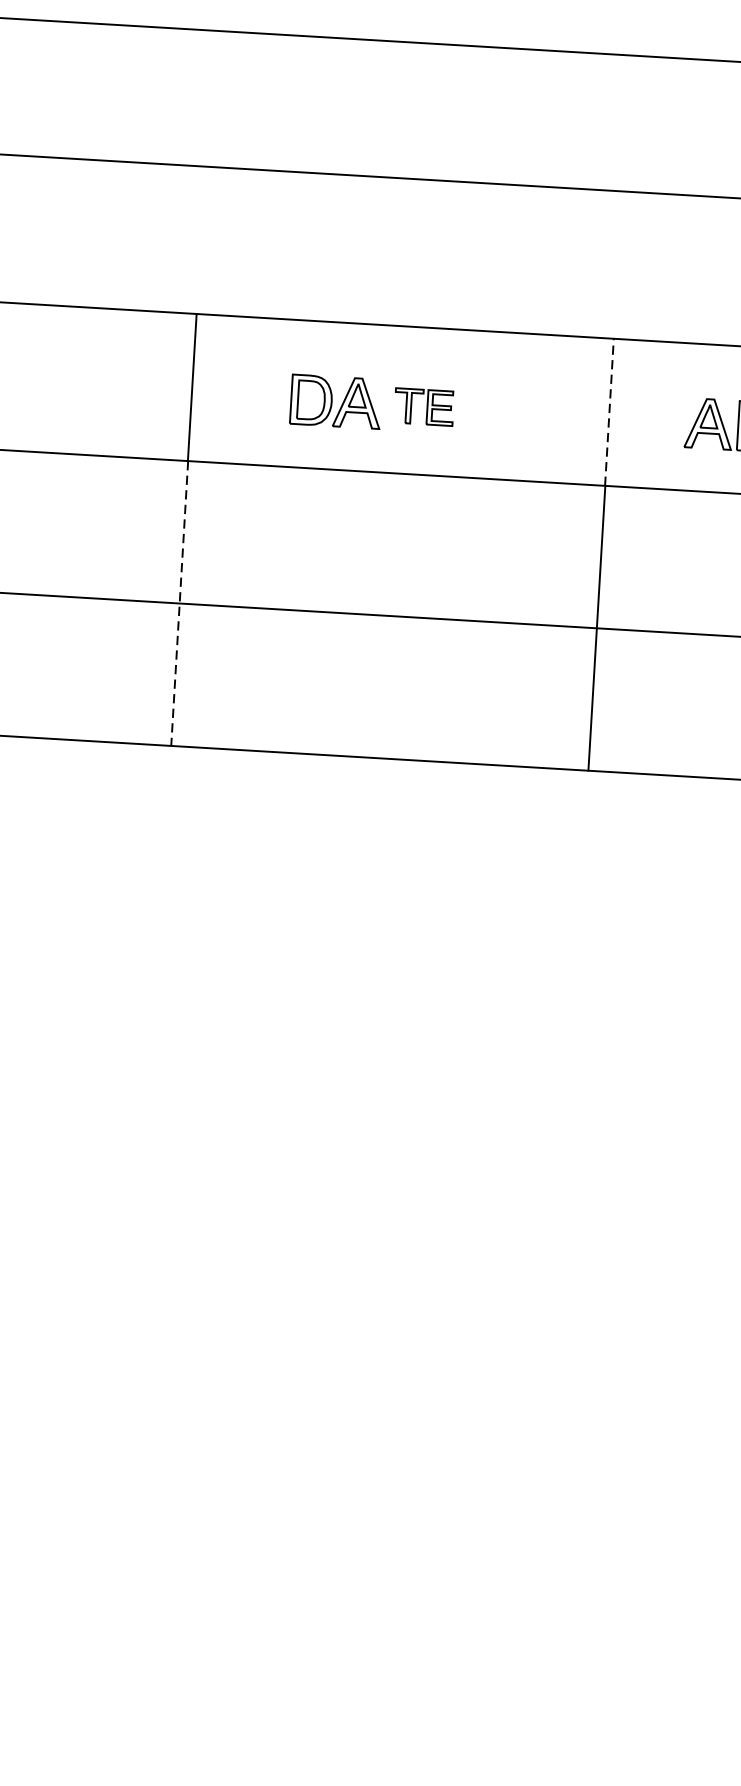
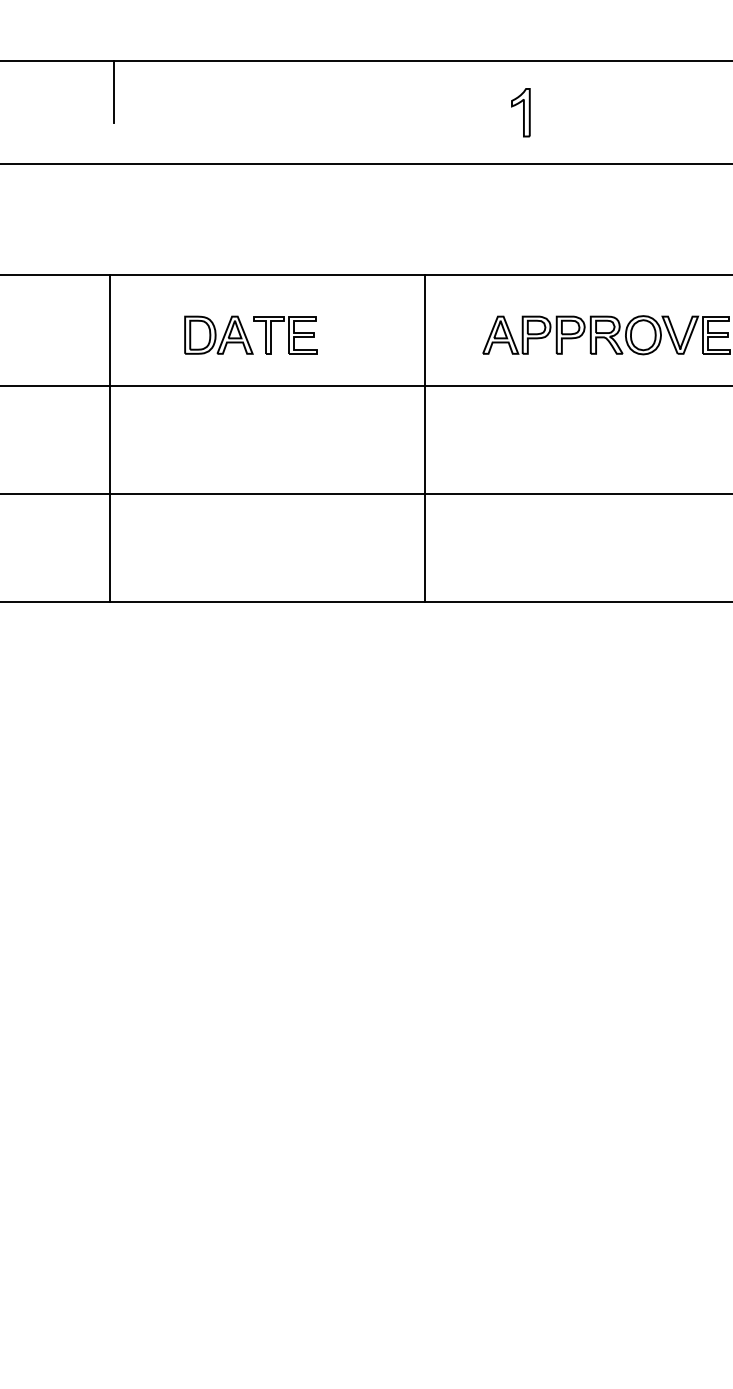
line: (216, 72) -> (114, 92), added
part: (424, 407) -> (285, 335), size x1.43
line: (609, 411) -> (425, 330), dashed -> solid
line: (180, 604) -> (110, 494), dashed -> solid

